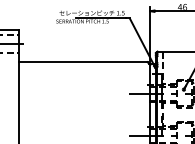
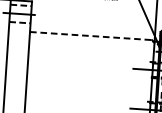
line: (83, 62) -> (91, 36), solid -> dashed

